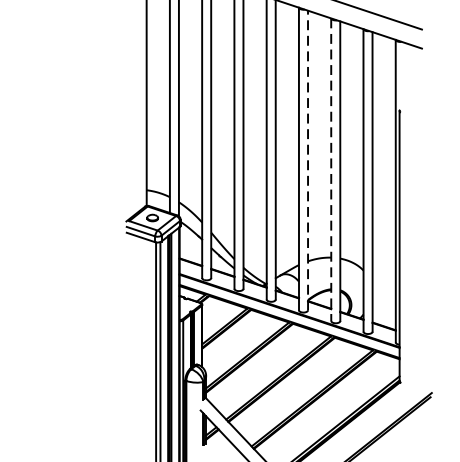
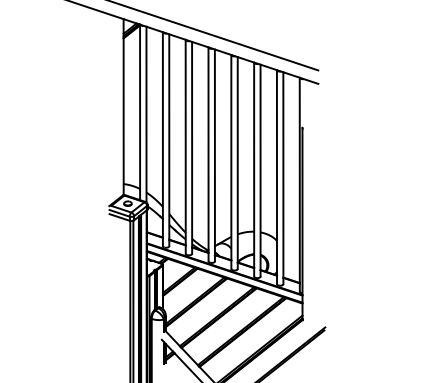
line: (307, 159) -> (237, 162), dashed -> solid
line: (331, 169) -> (254, 169), dashed -> solid

